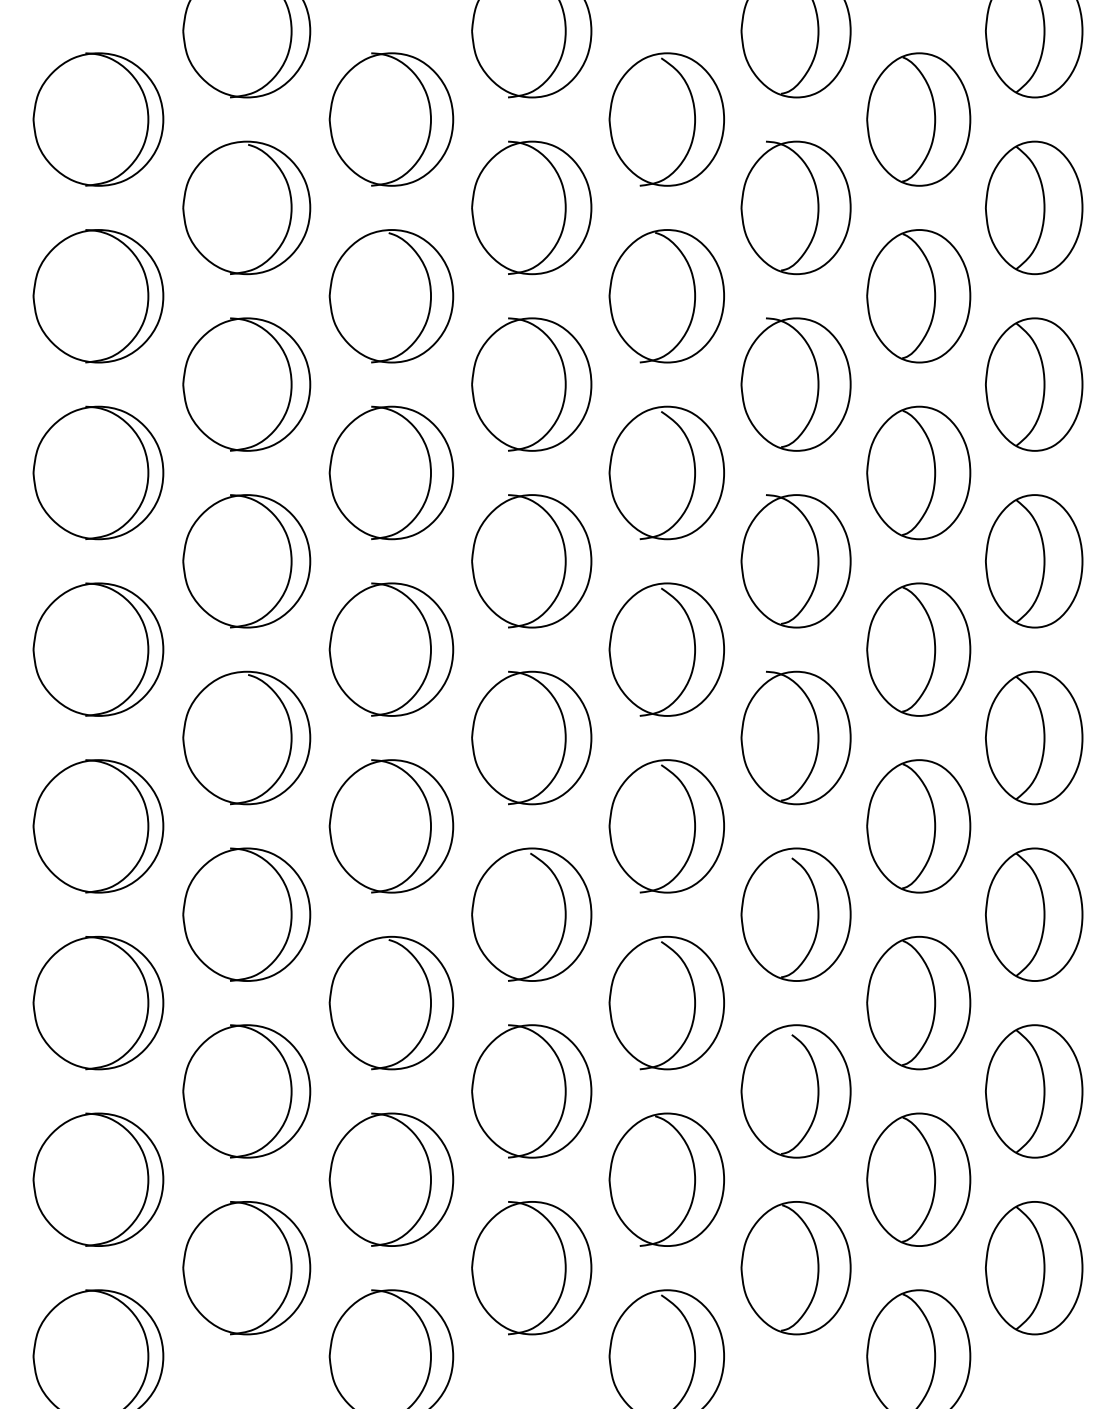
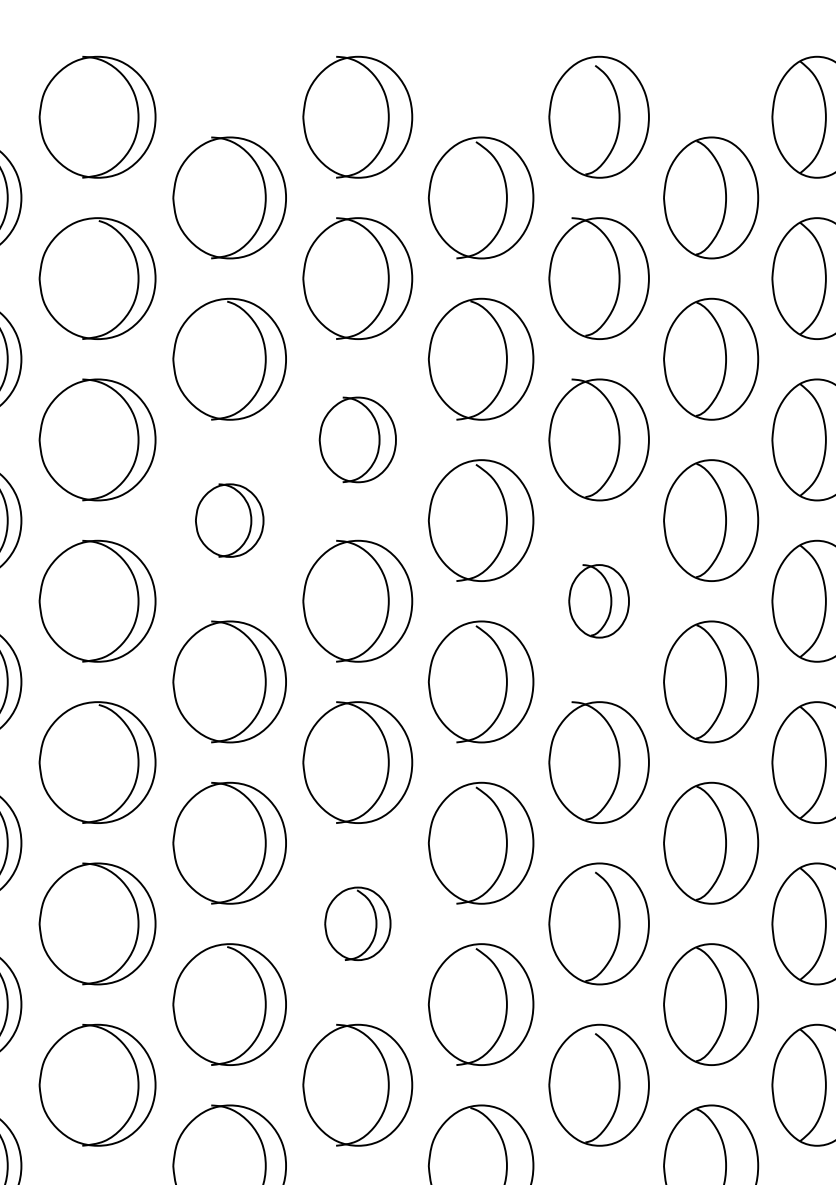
part: (531, 384) -> (357, 439), size x0.7
part: (391, 472) -> (229, 520), size x0.6
part: (795, 561) -> (598, 601), size x0.6
part: (531, 914) -> (357, 923), size x0.6

